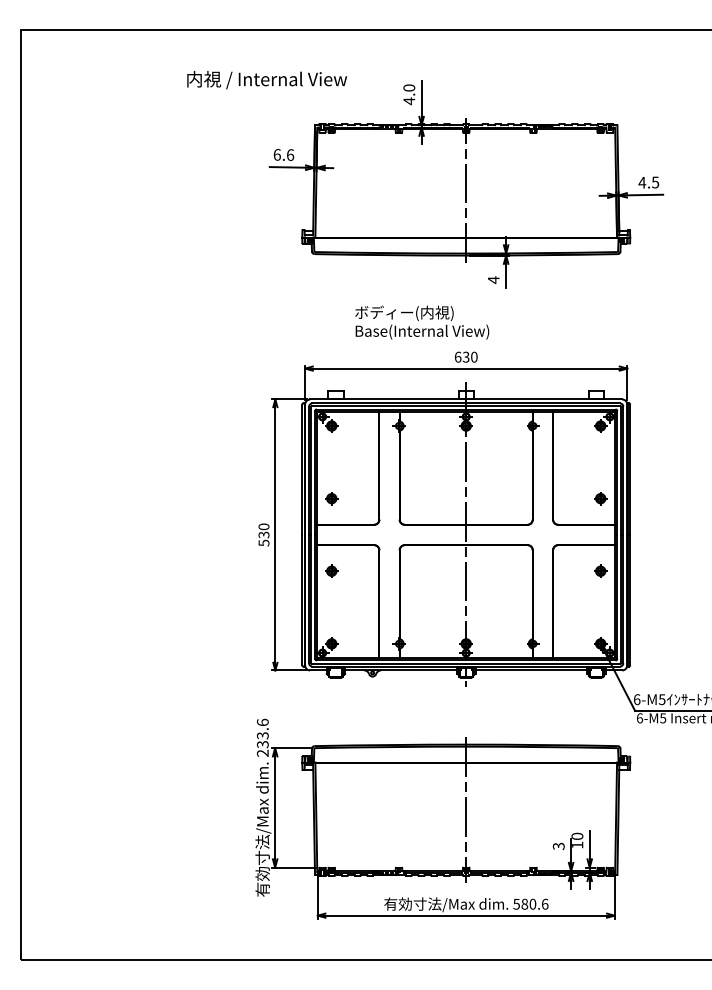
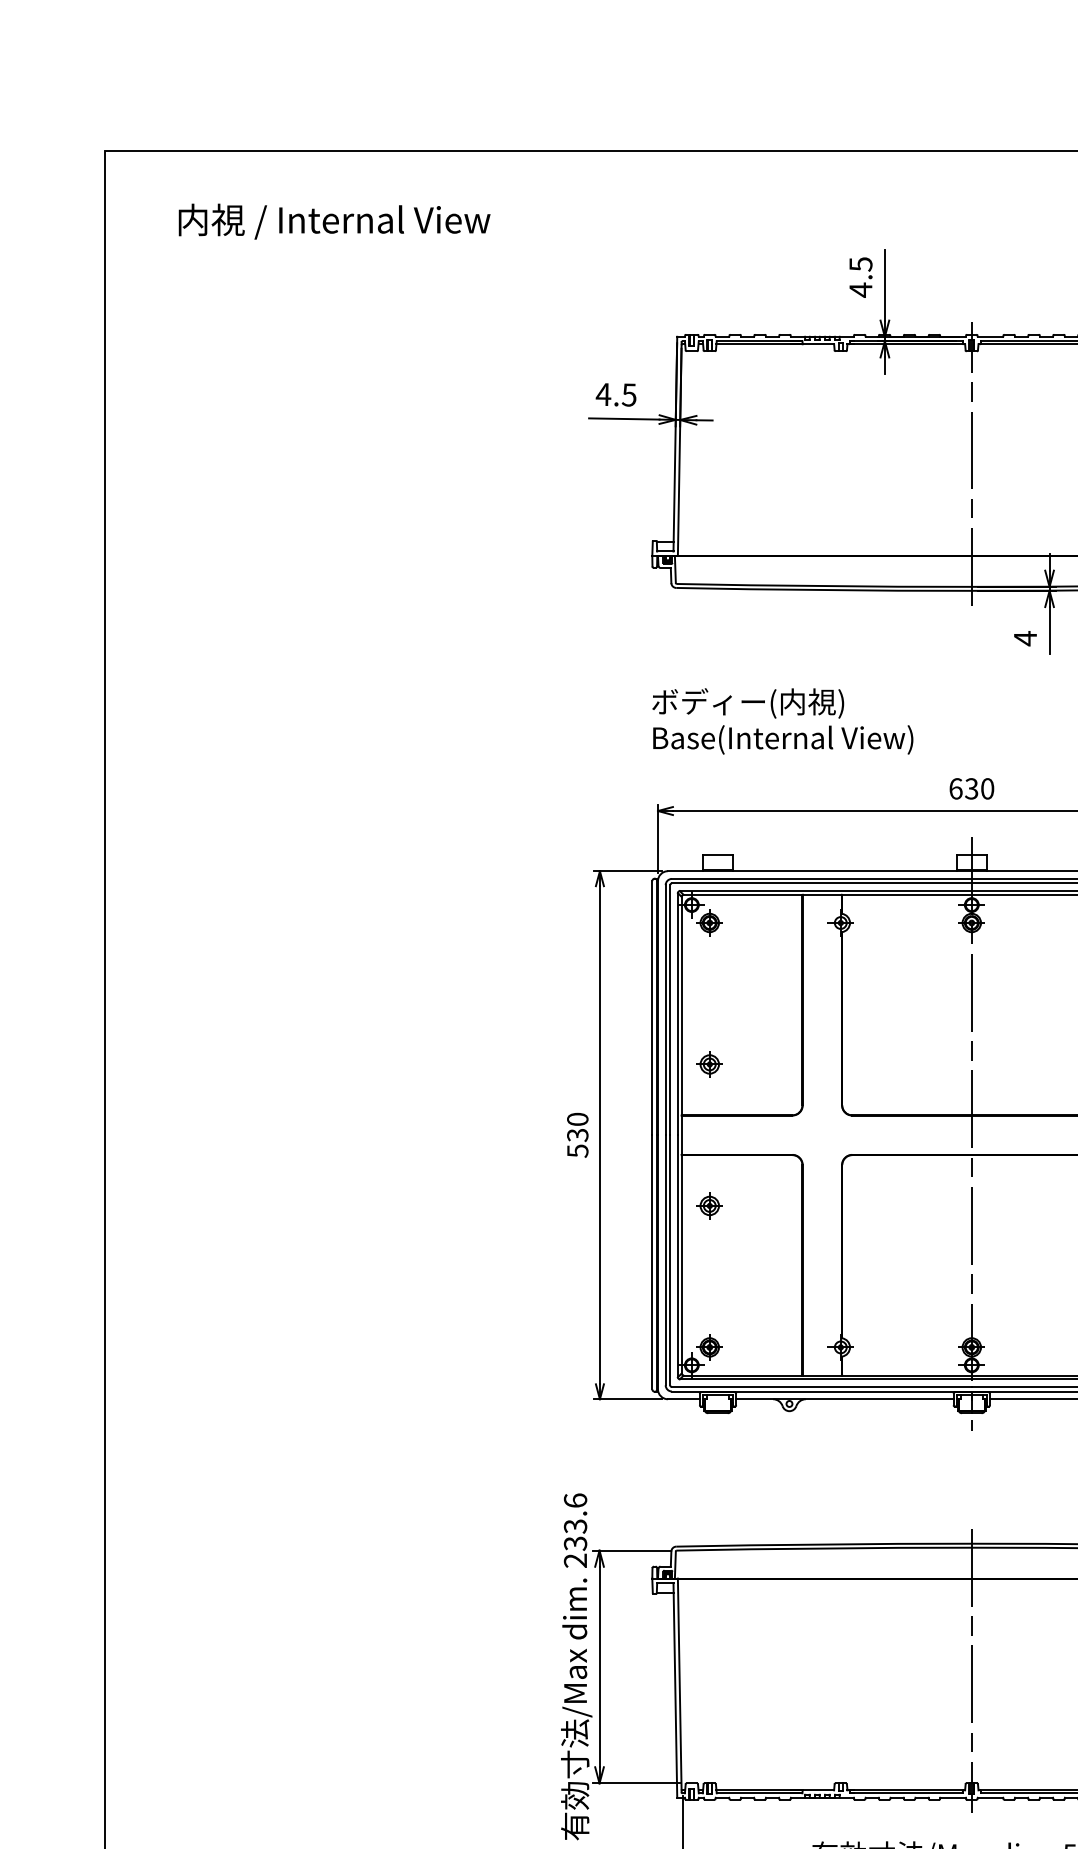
text: (267, 80) -> (335, 222), moved
text: (409, 87) -> (861, 263), 4.0 -> 4.5
text: (283, 154) -> (615, 393), 6.6 -> 4.5
text: (422, 322) -> (783, 721), moved

